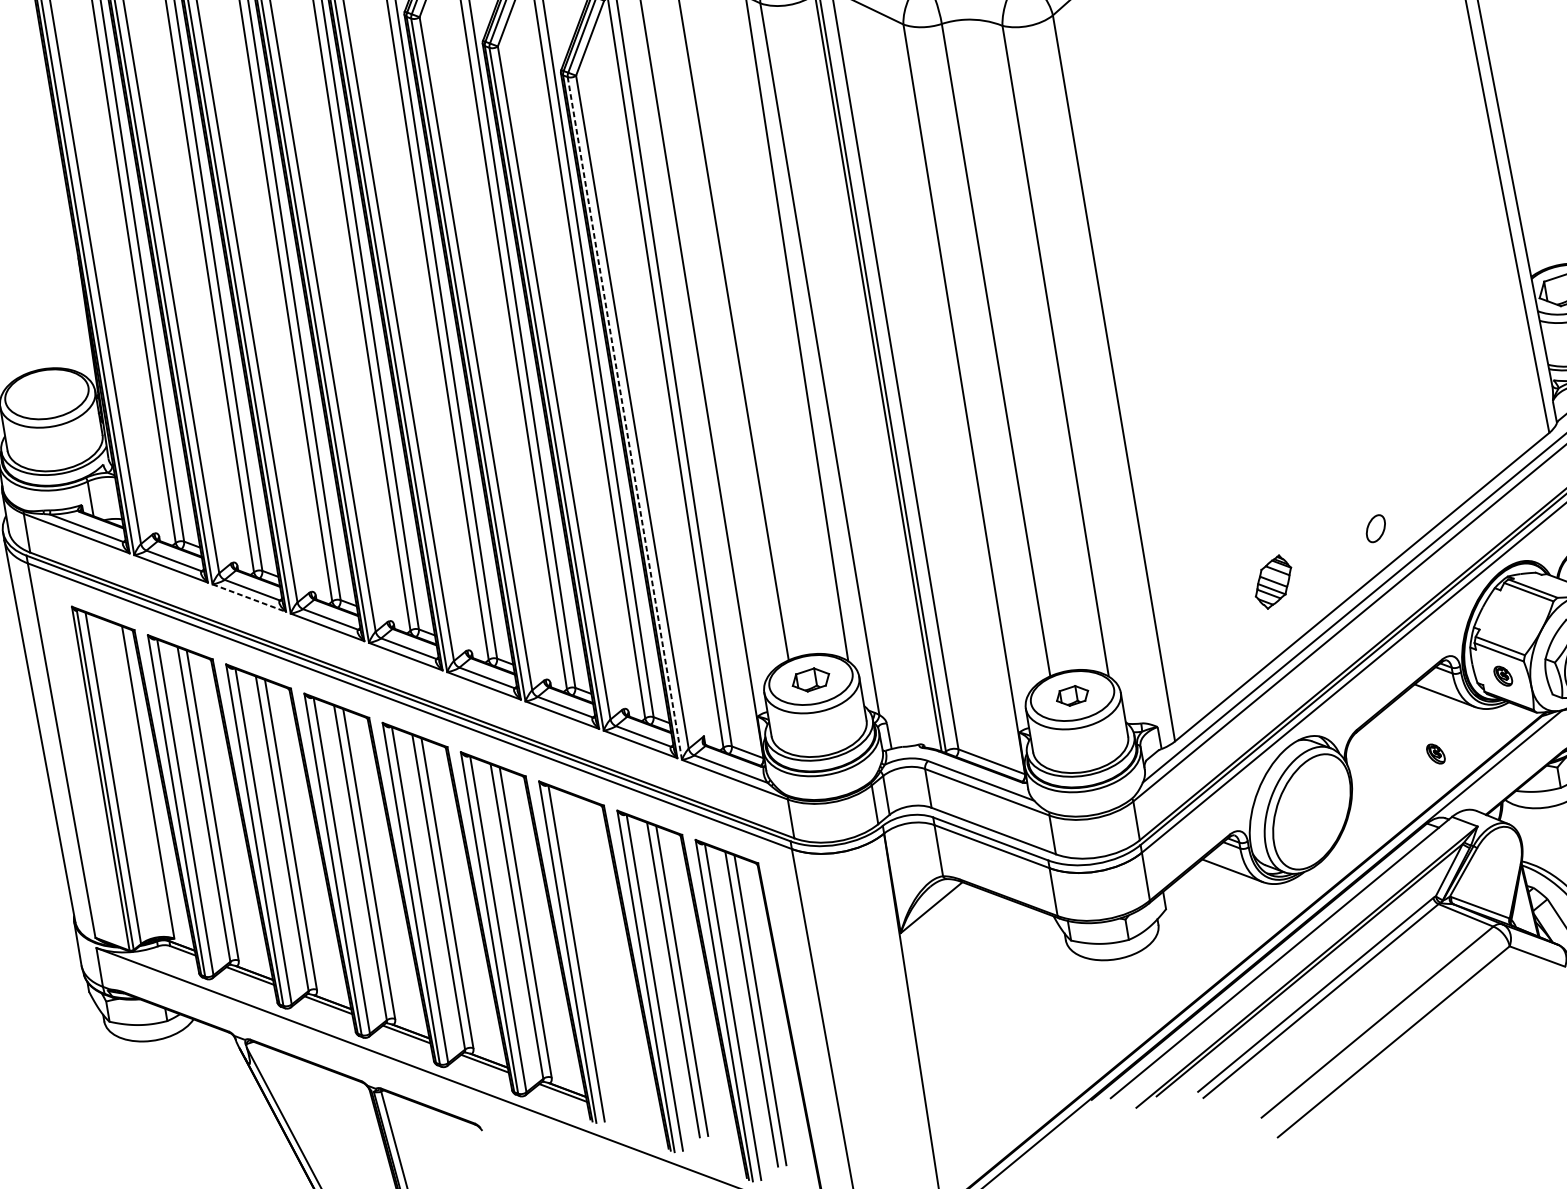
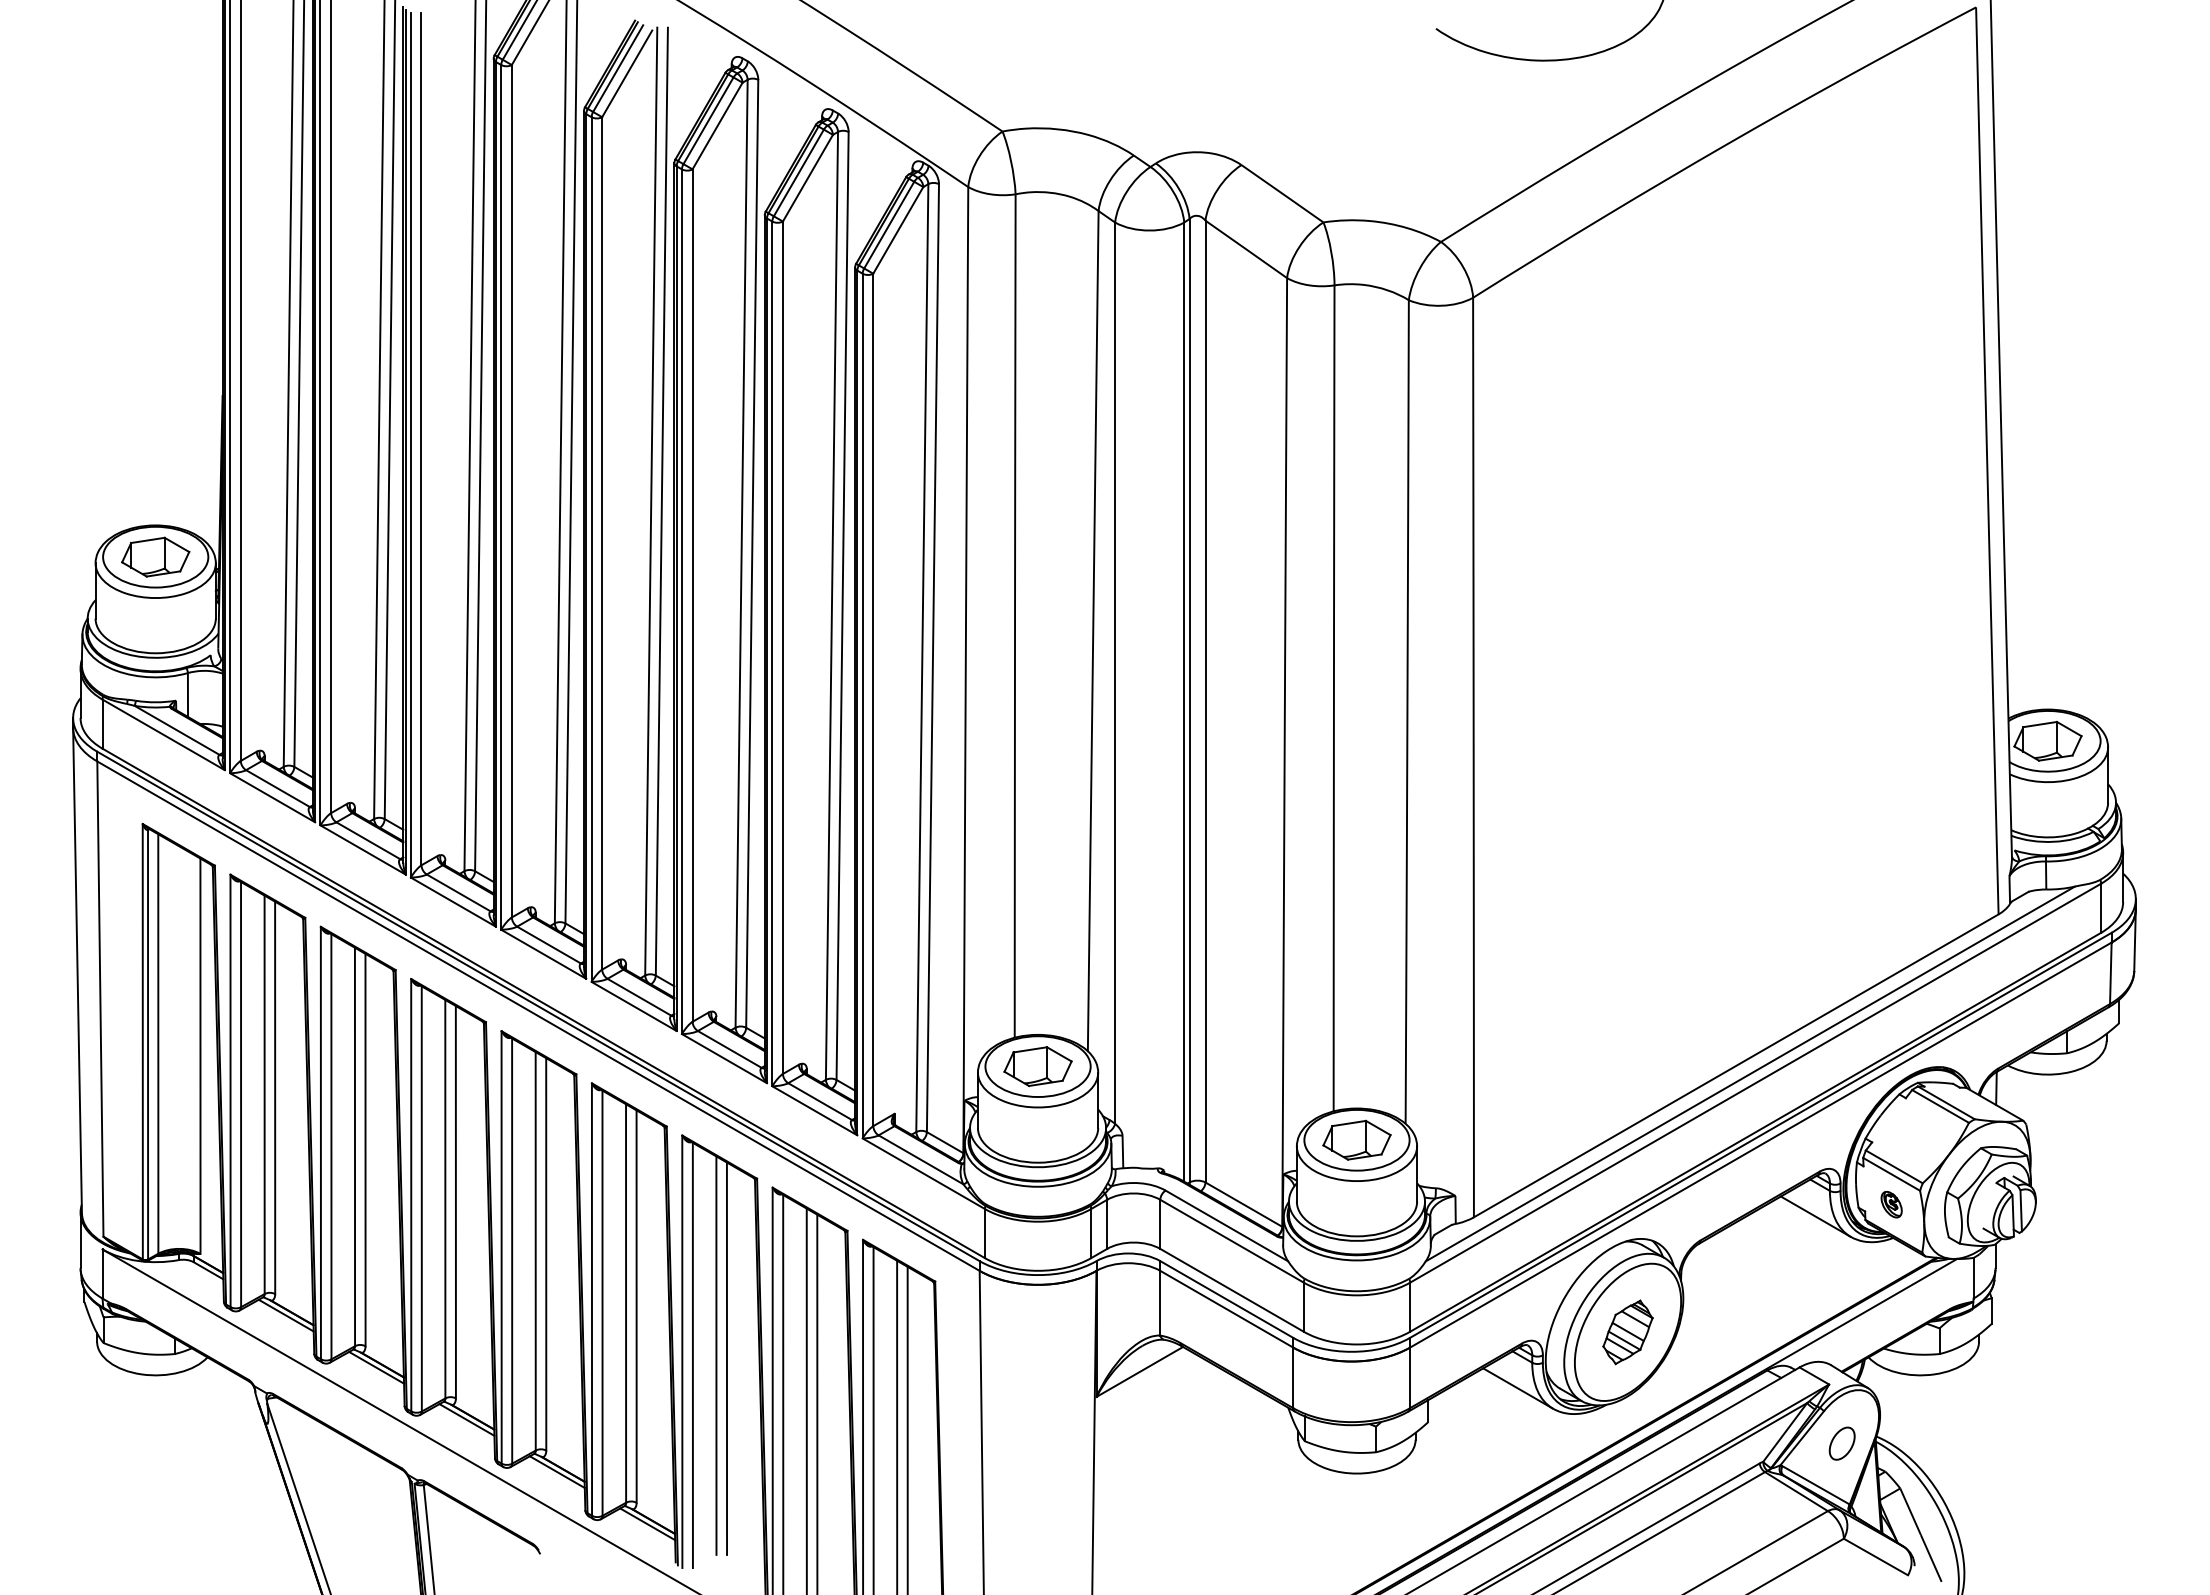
part: (46, 393) -> (155, 556), added
line: (624, 418) -> (862, 705), dashed -> solid
part: (1375, 528) -> (1841, 1443), moved
part: (1273, 582) -> (1627, 1332), moved
line: (249, 598) -> (363, 850), dashed -> solid
part: (810, 680) -> (1037, 1066), size x1.43
part: (1072, 695) -> (1356, 1139), size x1.67
part: (1435, 753) -> (1792, 1286), removed
line: (595, 950) -> (716, 1355), added
line: (603, 951) -> (726, 1358), added

